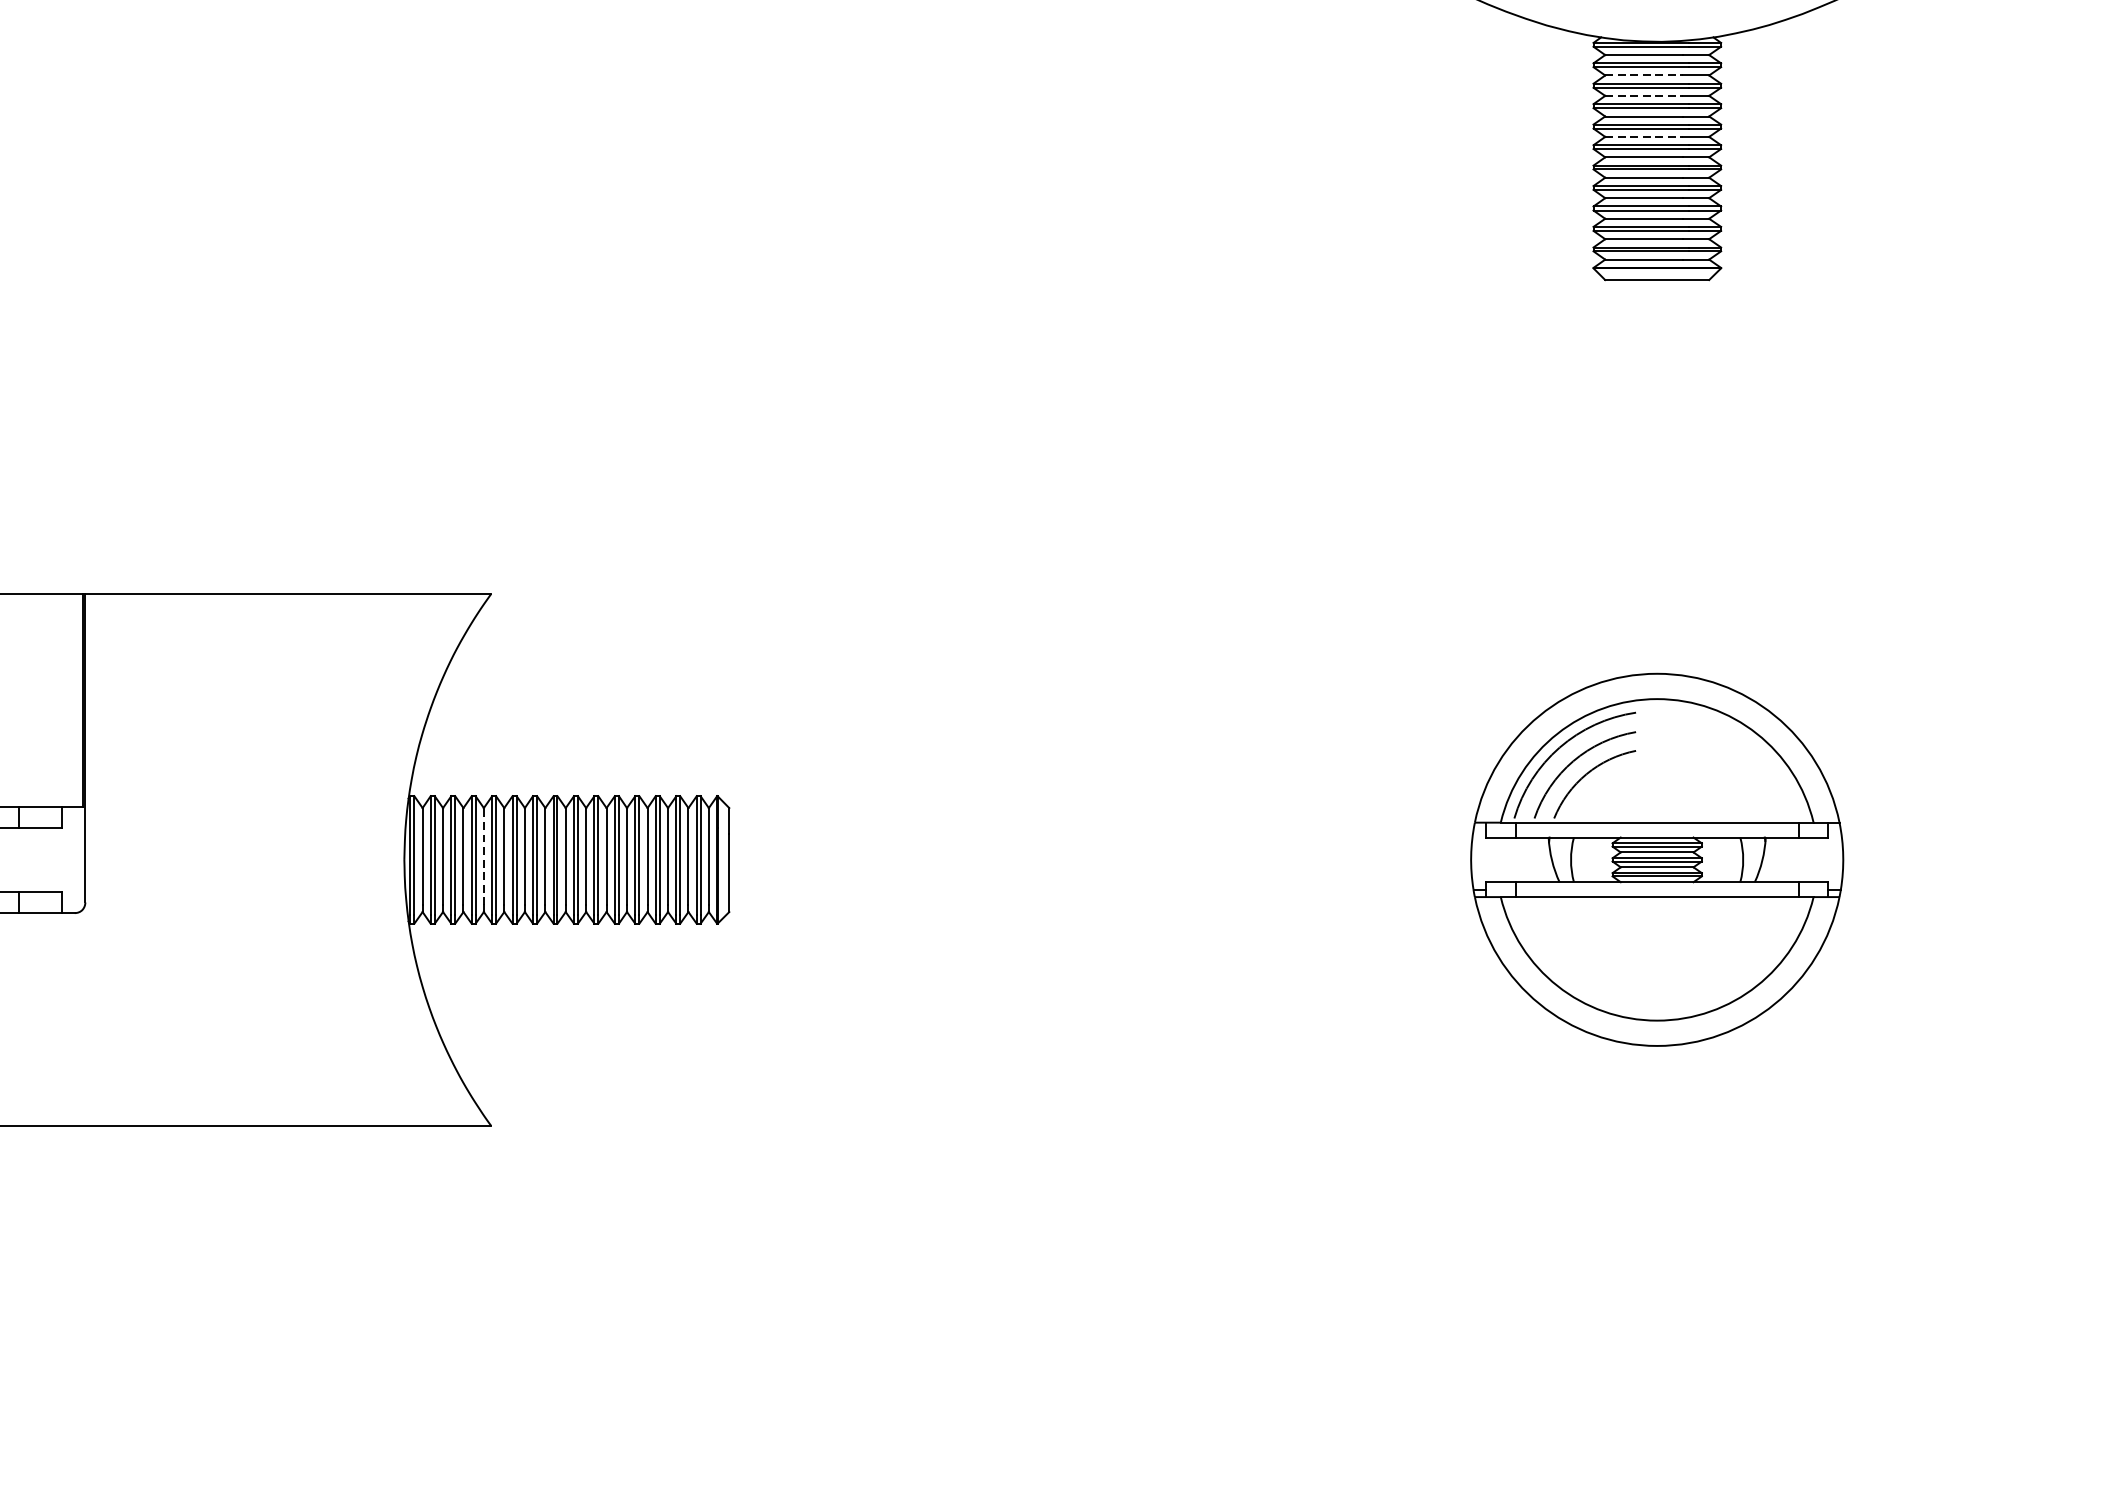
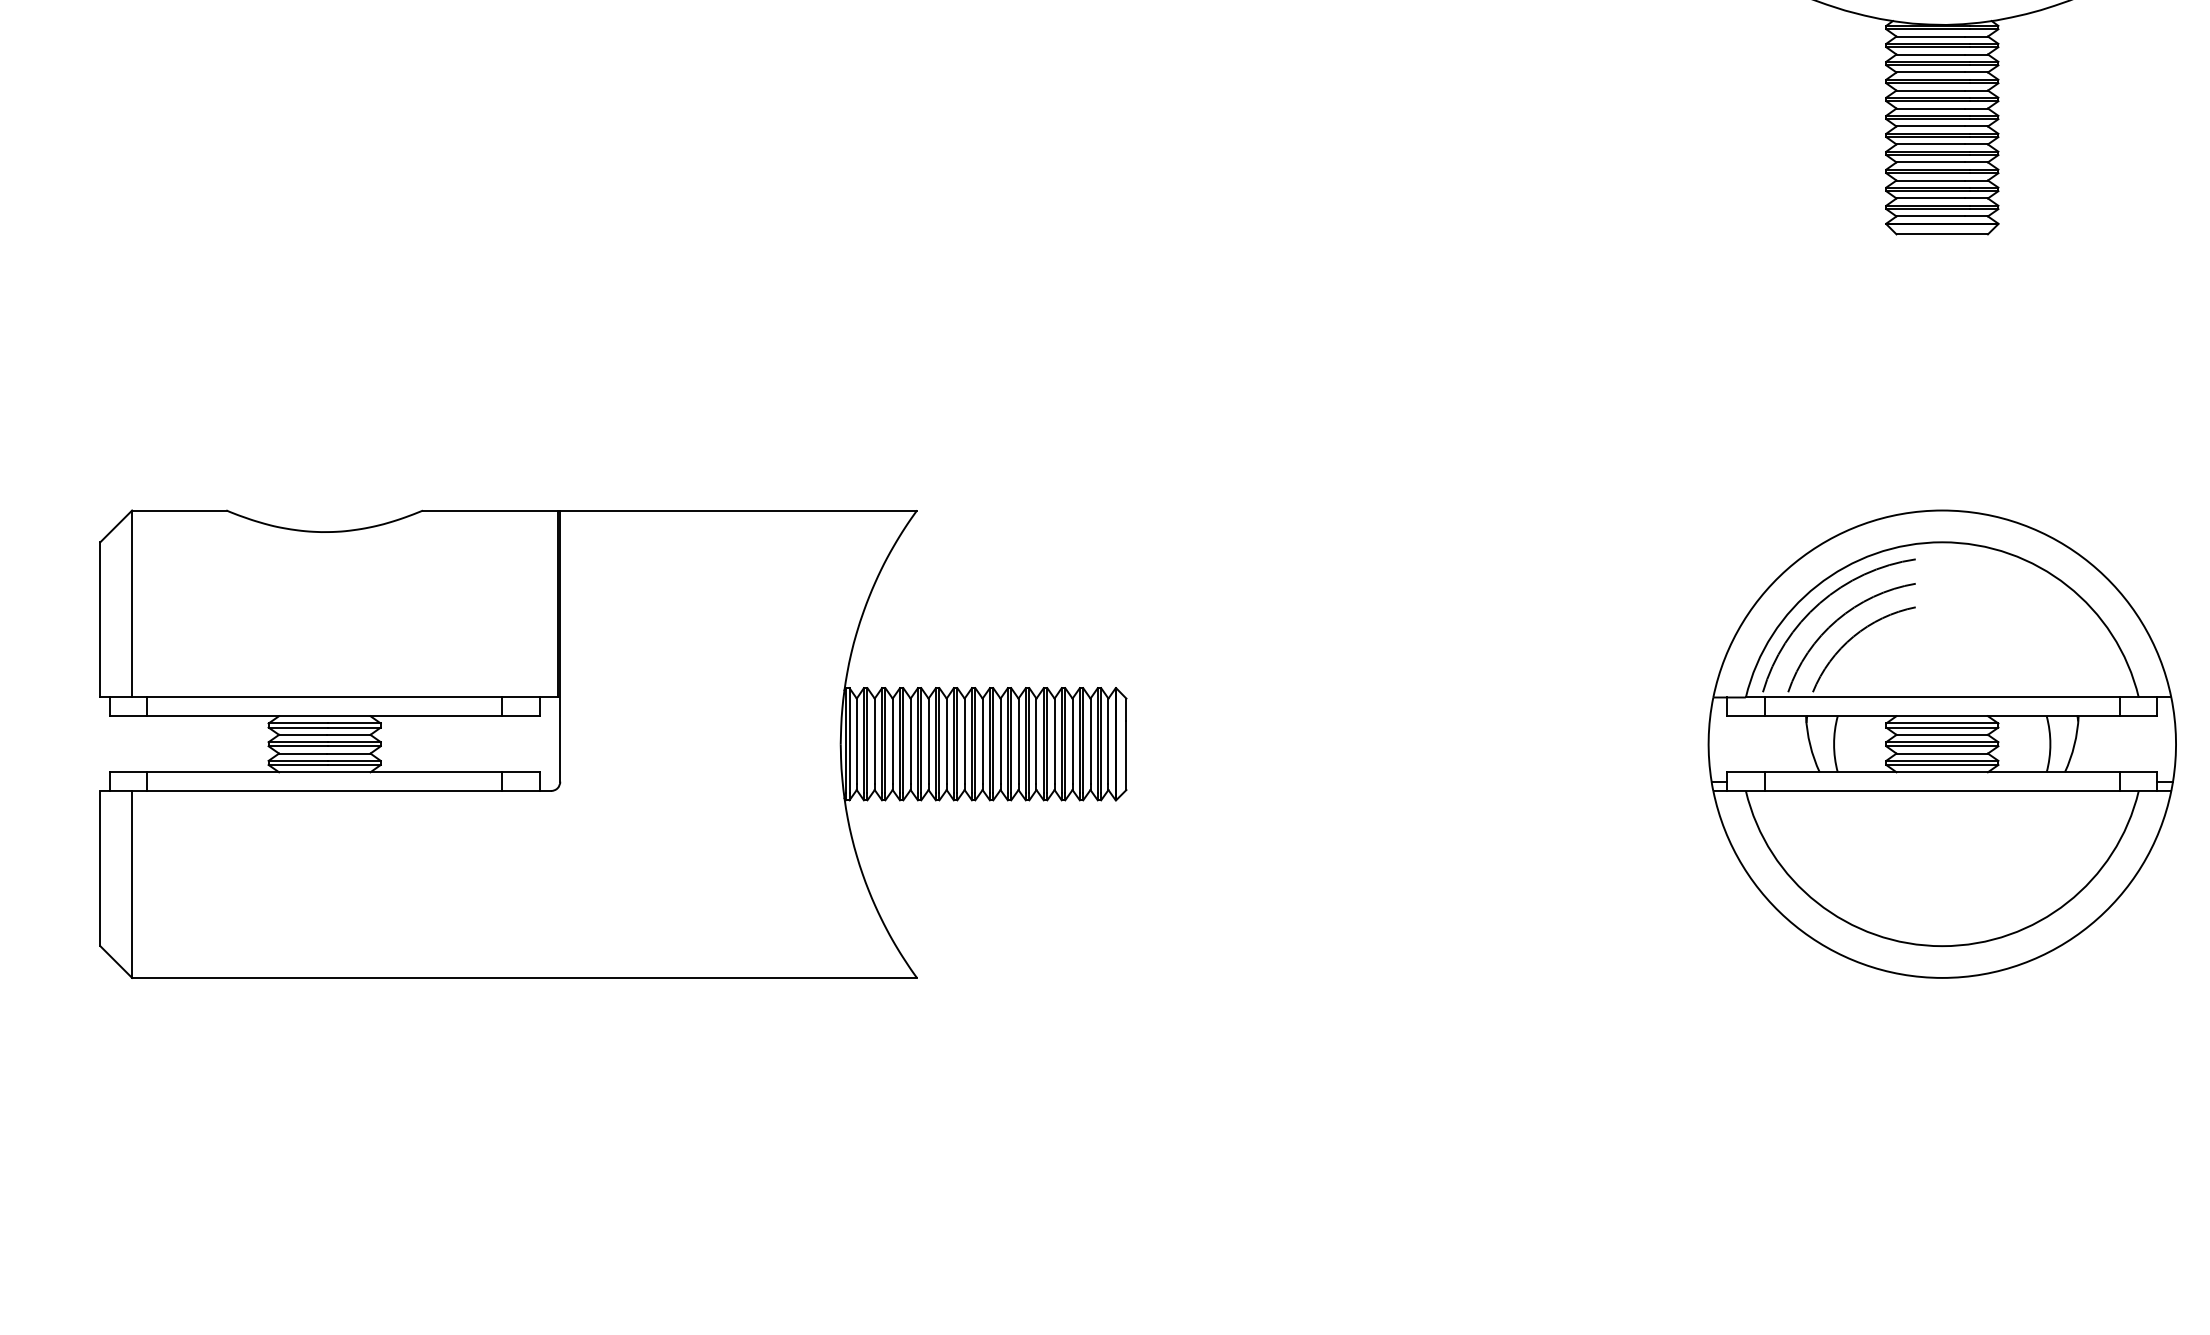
line: (1645, 75) -> (1931, 54), dashed -> solid
line: (1645, 95) -> (1931, 72), dashed -> solid
line: (1645, 136) -> (1931, 108), dashed -> solid
line: (483, 856) -> (910, 741), dashed -> solid
part: (1656, 859) -> (1941, 743), size x1.43

